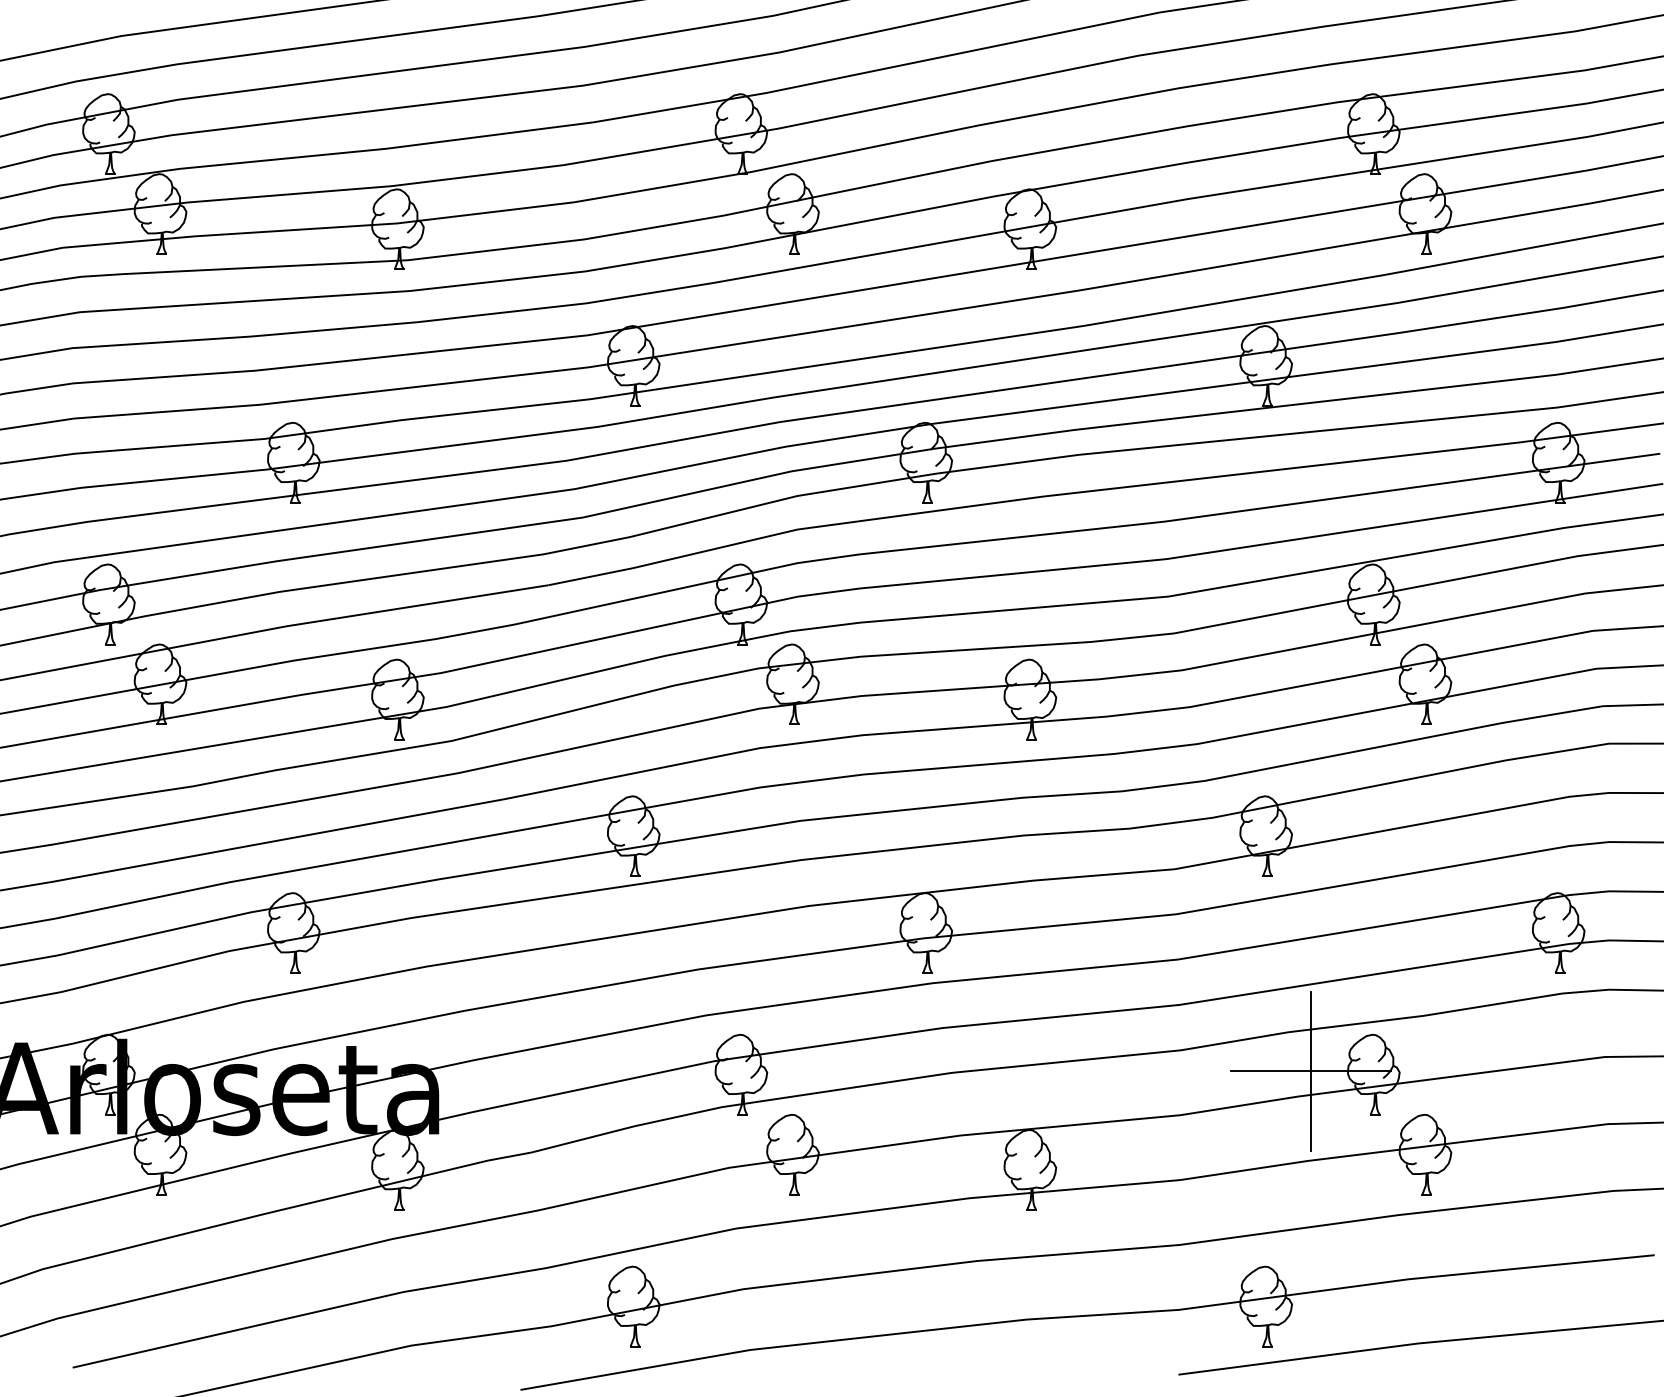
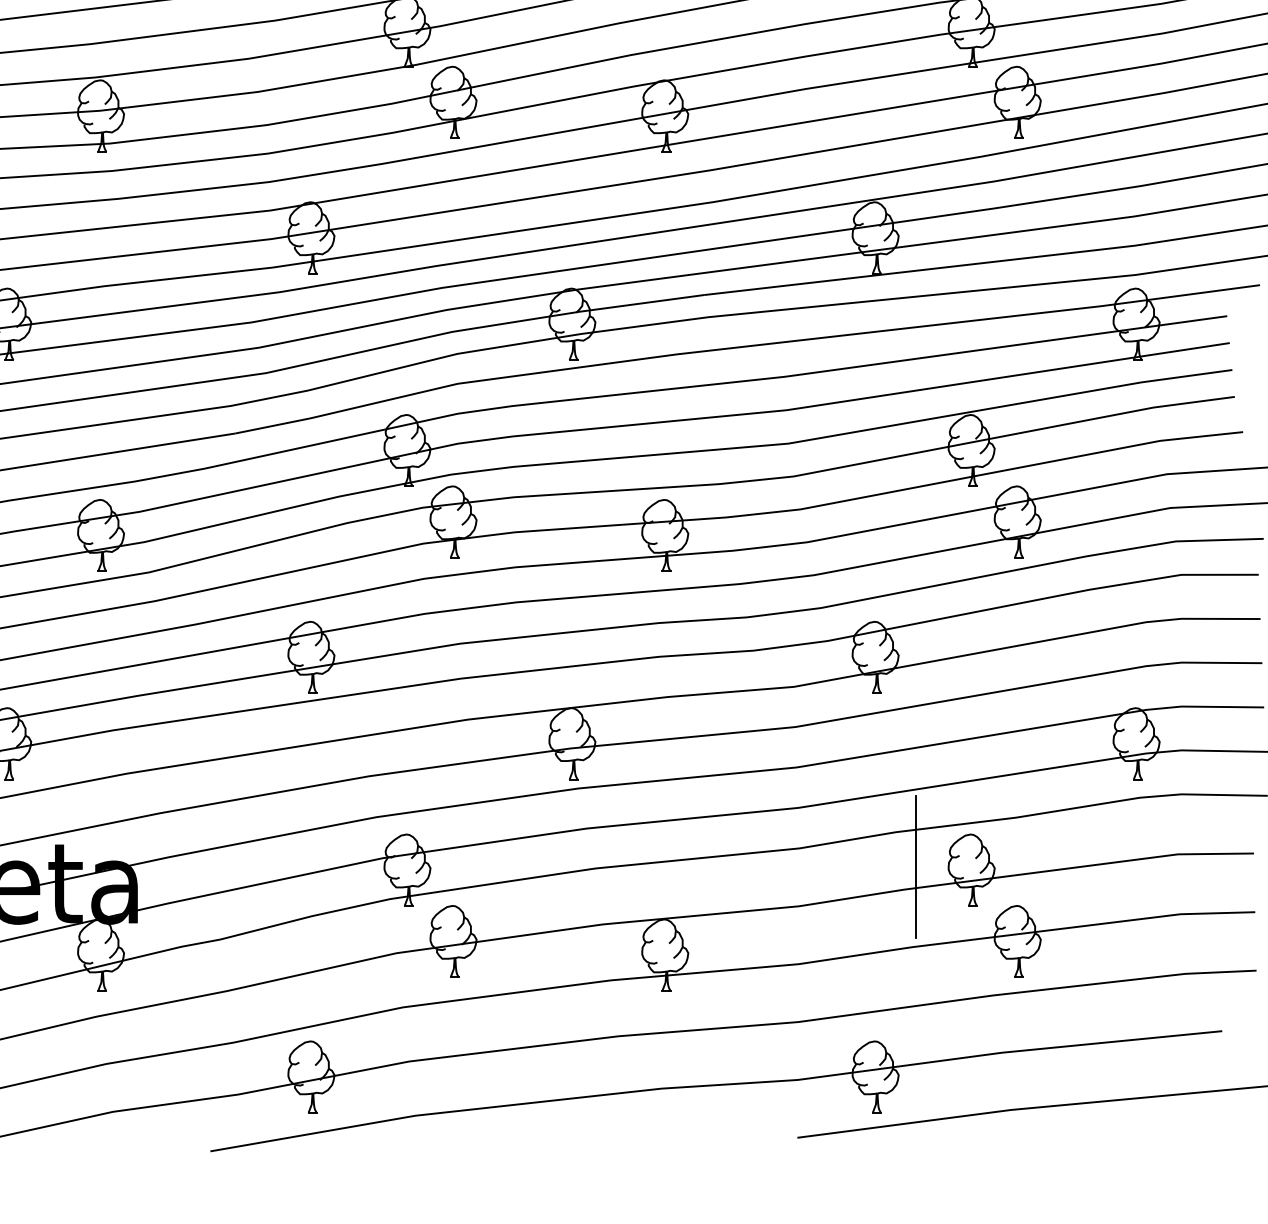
line: (1310, 1071) -> (915, 867), removed

